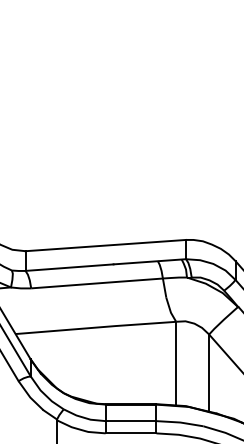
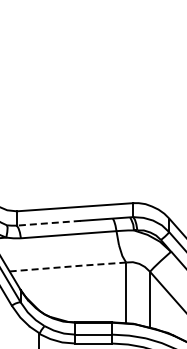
line: (69, 267) -> (48, 223), solid -> dashed
line: (98, 327) -> (69, 266), solid -> dashed

